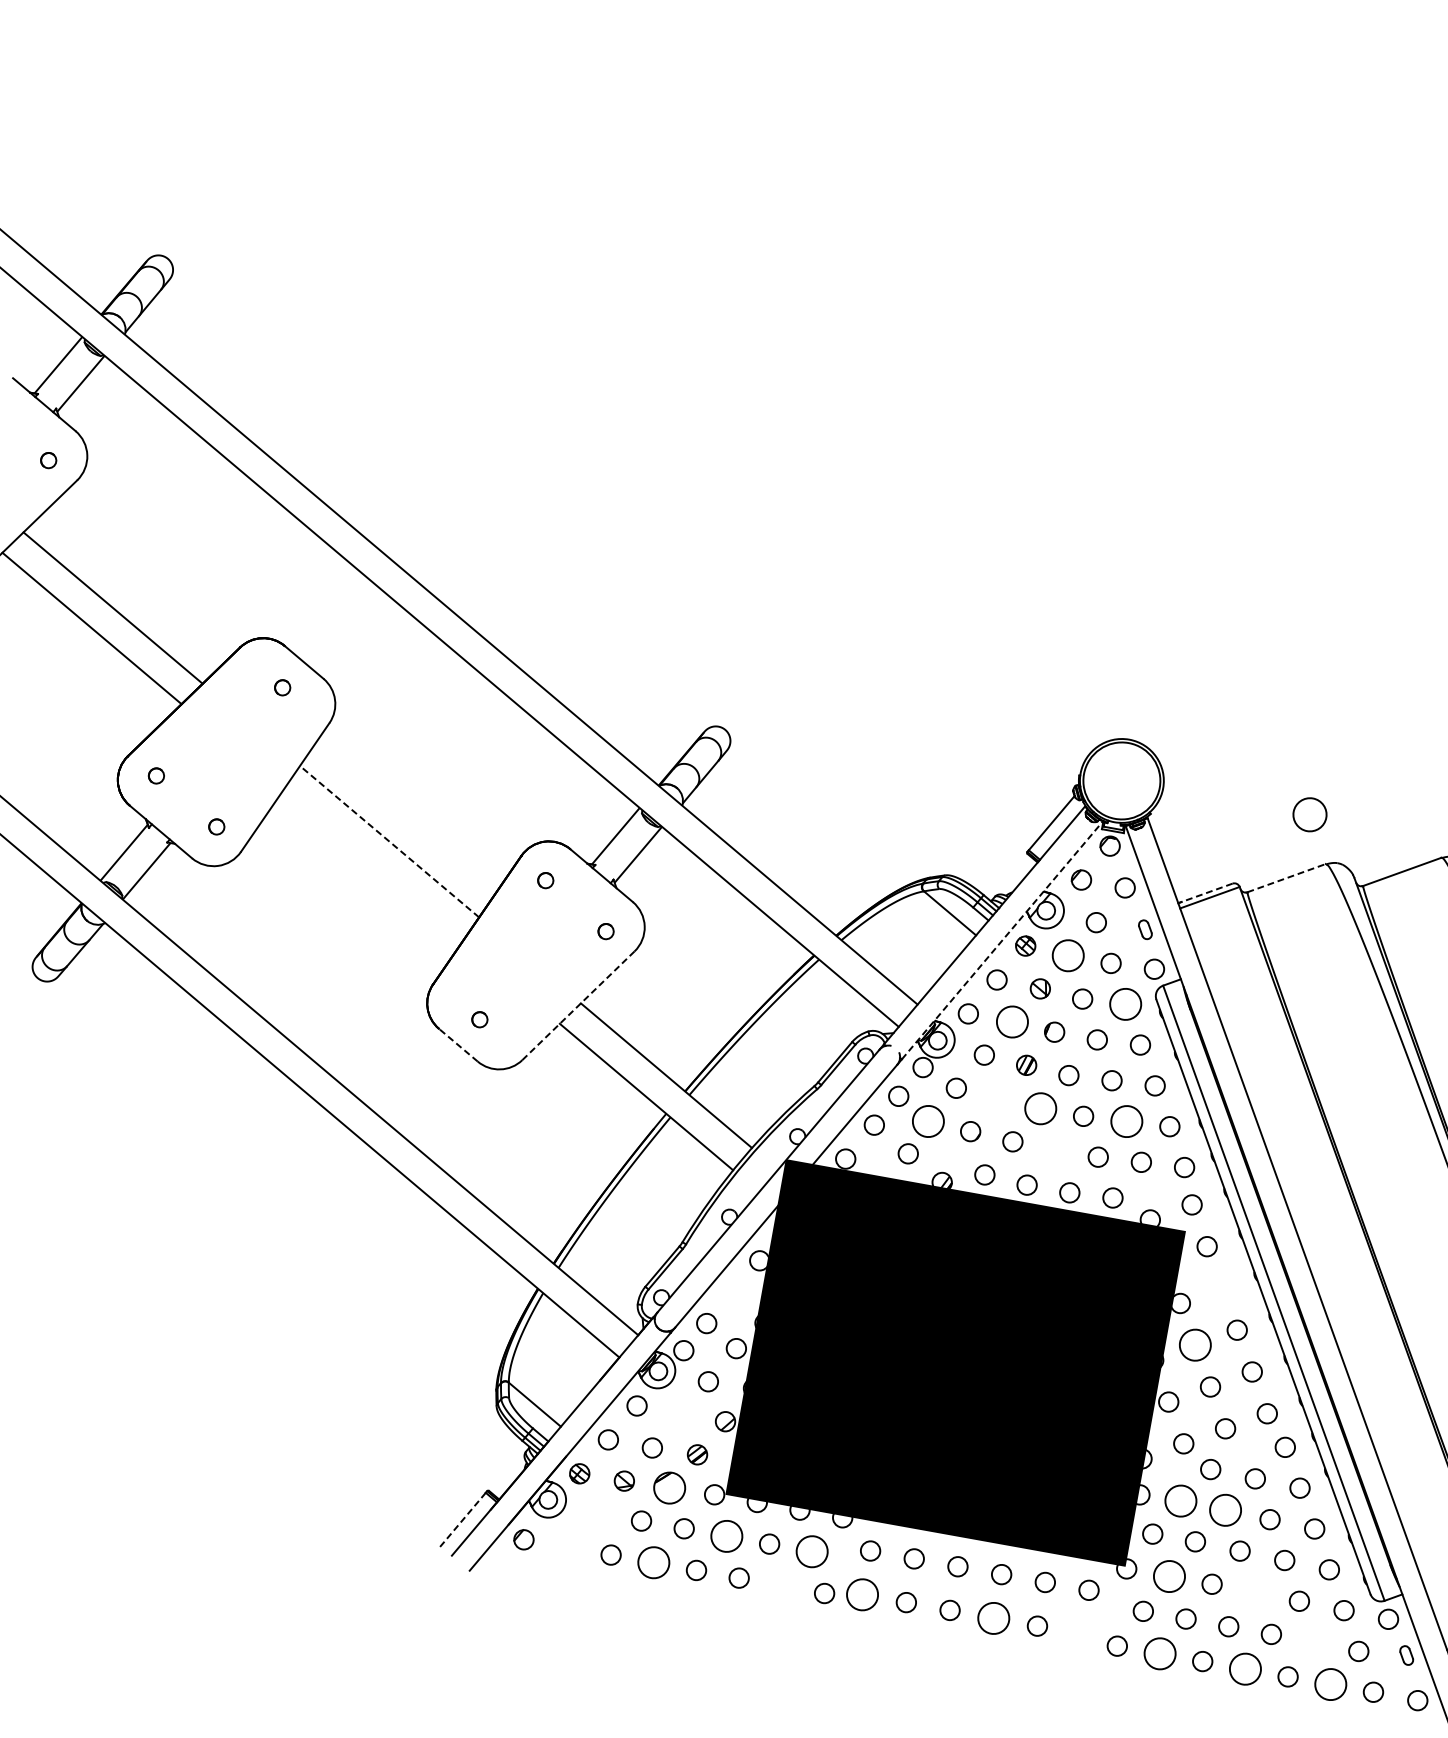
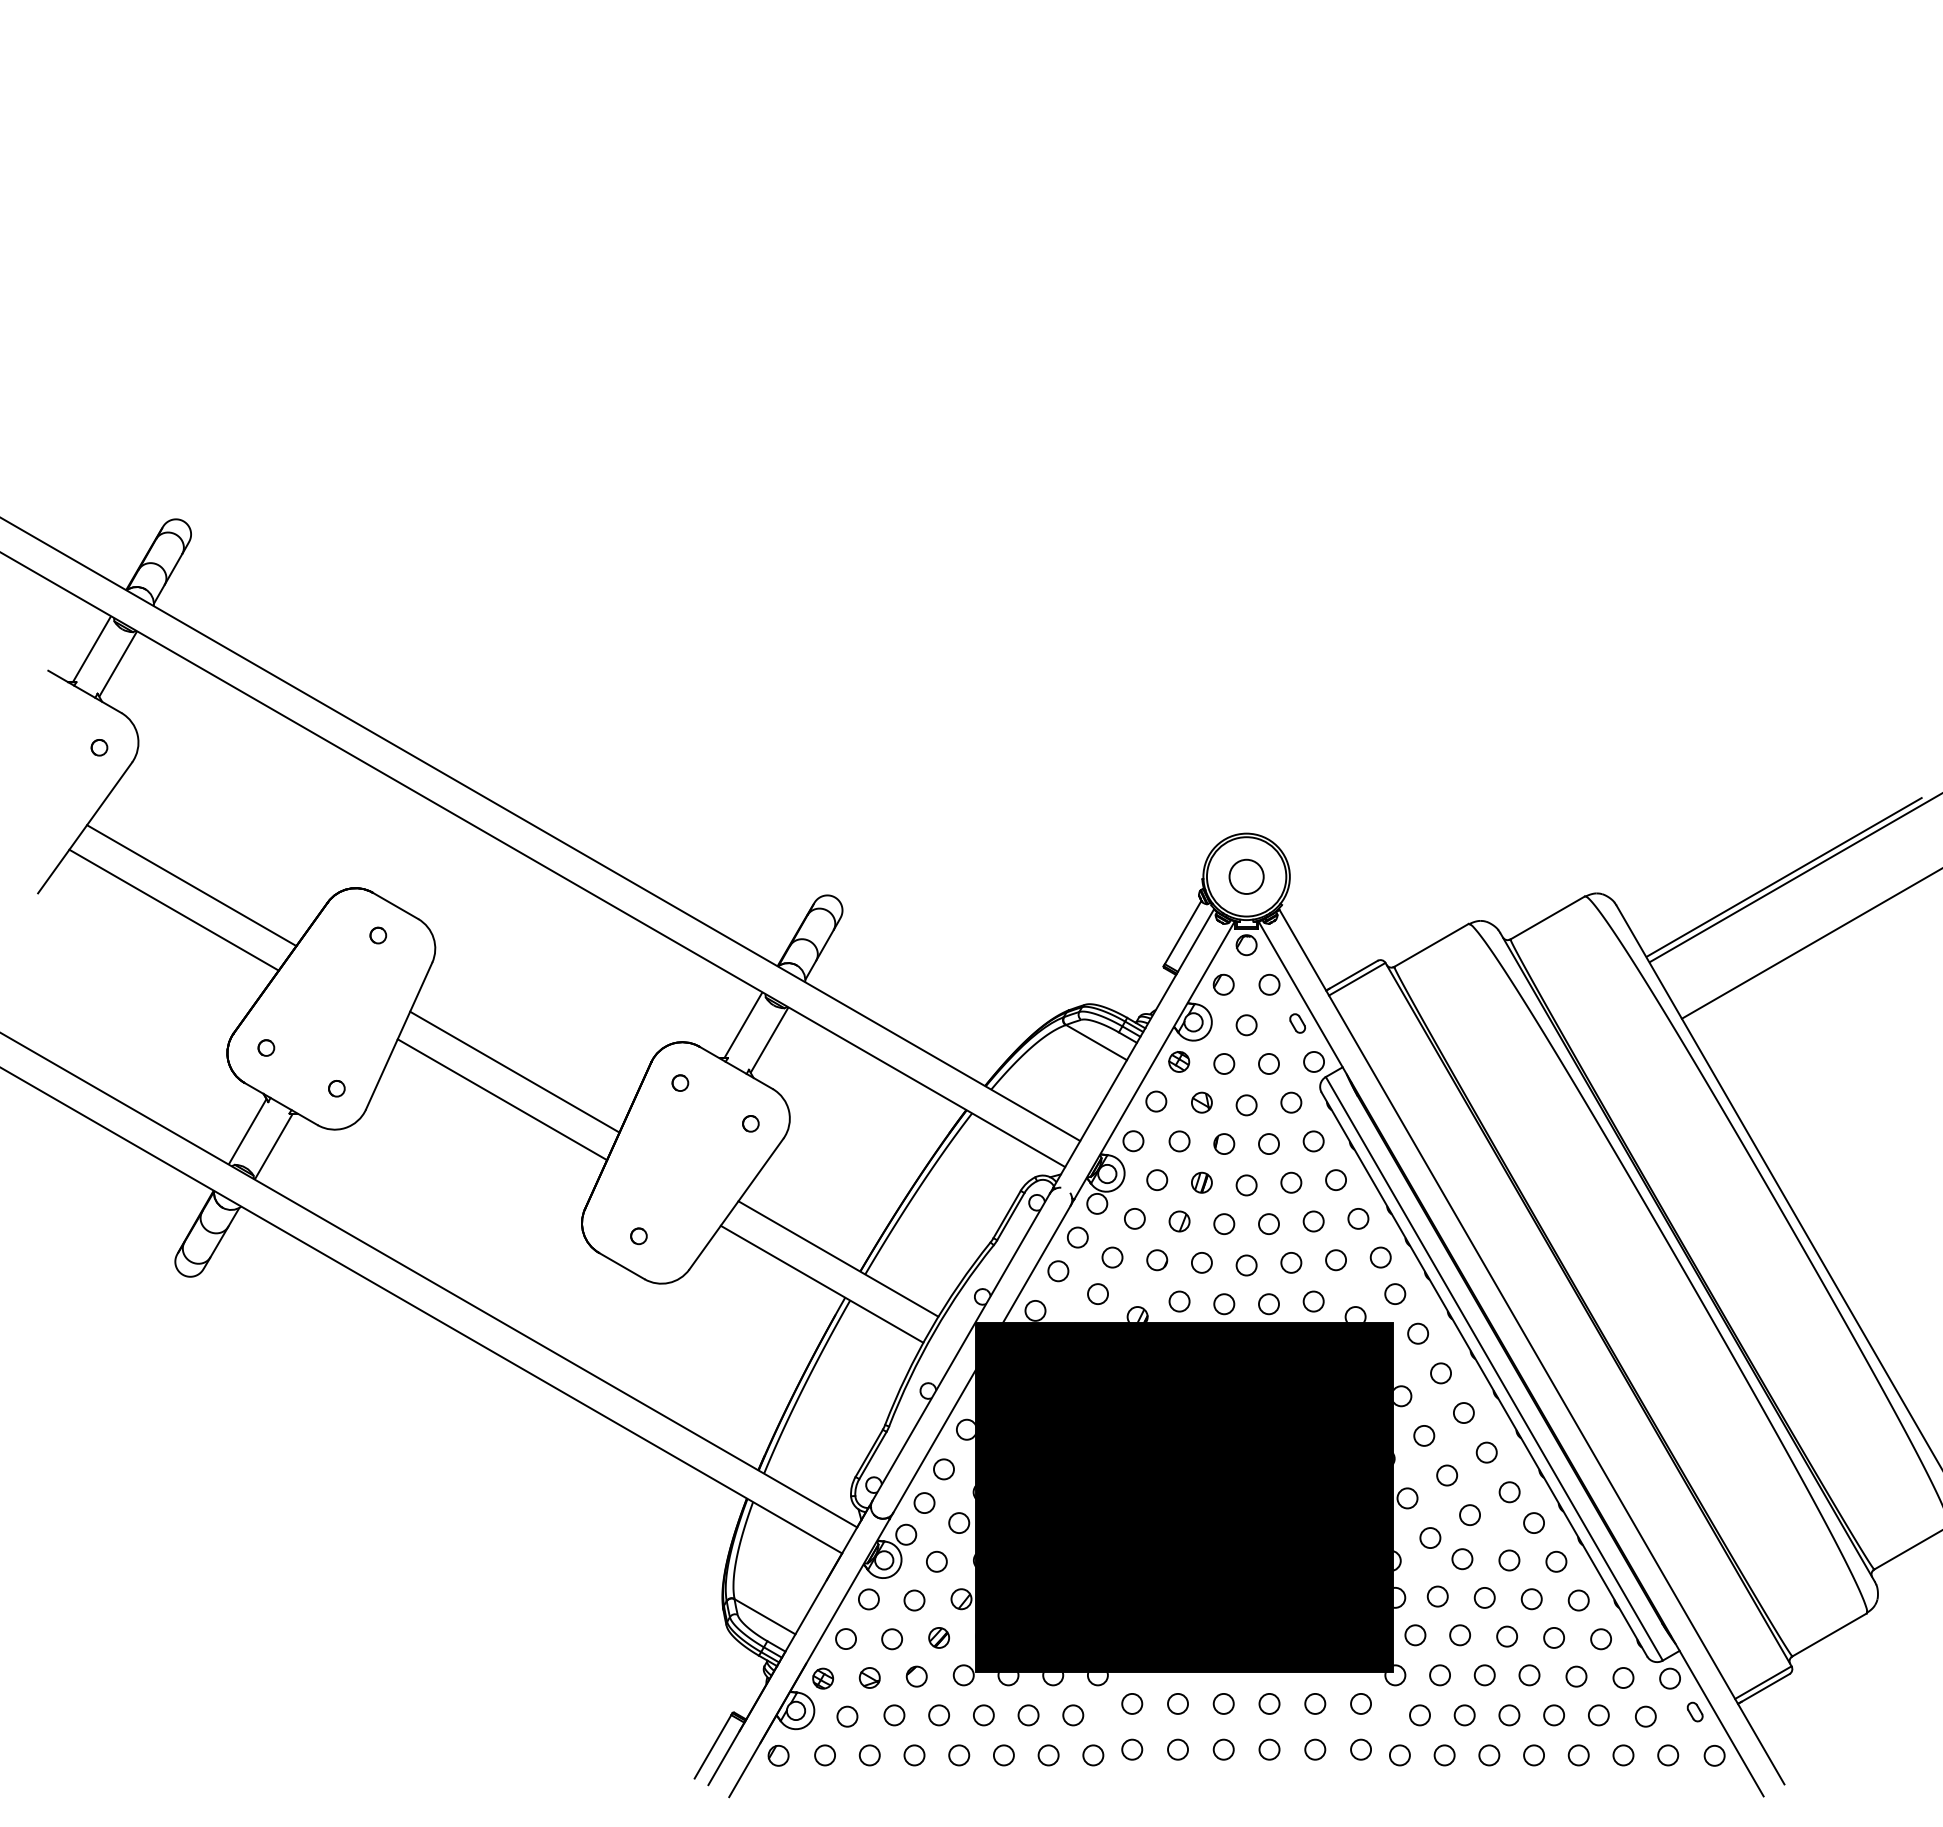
circle: (1309, 814) -> (1246, 876), moved
line: (389, 841) -> (514, 1072), dashed -> solid
line: (373, 865) -> (502, 1099), added
line: (1286, 878) -> (1431, 945), dashed -> solid
line: (1207, 892) -> (1353, 974), dashed -> solid
line: (1002, 940) -> (1154, 1060), dashed -> solid
circle: (1068, 955) -> (1224, 1063), size x0.62
circle: (1125, 1004) -> (1291, 1102), size x0.62
line: (578, 1006) -> (736, 1204), dashed -> solid
circle: (1012, 1022) -> (1179, 1141), size x0.62
line: (458, 1044) -> (621, 1265), dashed -> solid
part: (998, 1098) -> (1179, 1221), added
circle: (1041, 1108) -> (1224, 1223), size x0.62
circle: (928, 1121) -> (1112, 1257), size x0.62
circle: (1126, 1121) -> (1313, 1221), size x0.62
circle: (1054, 1152) -> (1246, 1265), added
circle: (1221, 1288) -> (1440, 1373), added
circle: (730, 1294) -> (943, 1469), added
circle: (1195, 1344) -> (1424, 1435), size x0.62
circle: (680, 1414) -> (914, 1600), added
part: (669, 1487) -> (916, 1676), size x0.62
circle: (1180, 1500) -> (1437, 1596), size x0.62
circle: (1225, 1509) -> (1484, 1597), size x0.62
circle: (596, 1514) -> (847, 1716), added
line: (463, 1519) -> (713, 1746), dashed -> solid
circle: (726, 1536) -> (983, 1715), size x0.62
circle: (567, 1547) -> (824, 1755), added
circle: (812, 1551) -> (1073, 1715), size x0.62
circle: (653, 1562) -> (914, 1755), size x0.62
circle: (1168, 1576) -> (1439, 1675), size x0.62
circle: (781, 1585) -> (1048, 1755), added
circle: (1254, 1592) -> (1529, 1675), added
circle: (862, 1594) -> (1132, 1749), size x0.62
circle: (993, 1618) -> (1269, 1749), size x0.62
circle: (1080, 1633) -> (1360, 1749), added
circle: (1313, 1642) -> (1598, 1715), added
circle: (1159, 1653) -> (1444, 1755), size x0.62
circle: (1244, 1669) -> (1533, 1755), size x0.62
circle: (1330, 1684) -> (1623, 1755), size x0.62

